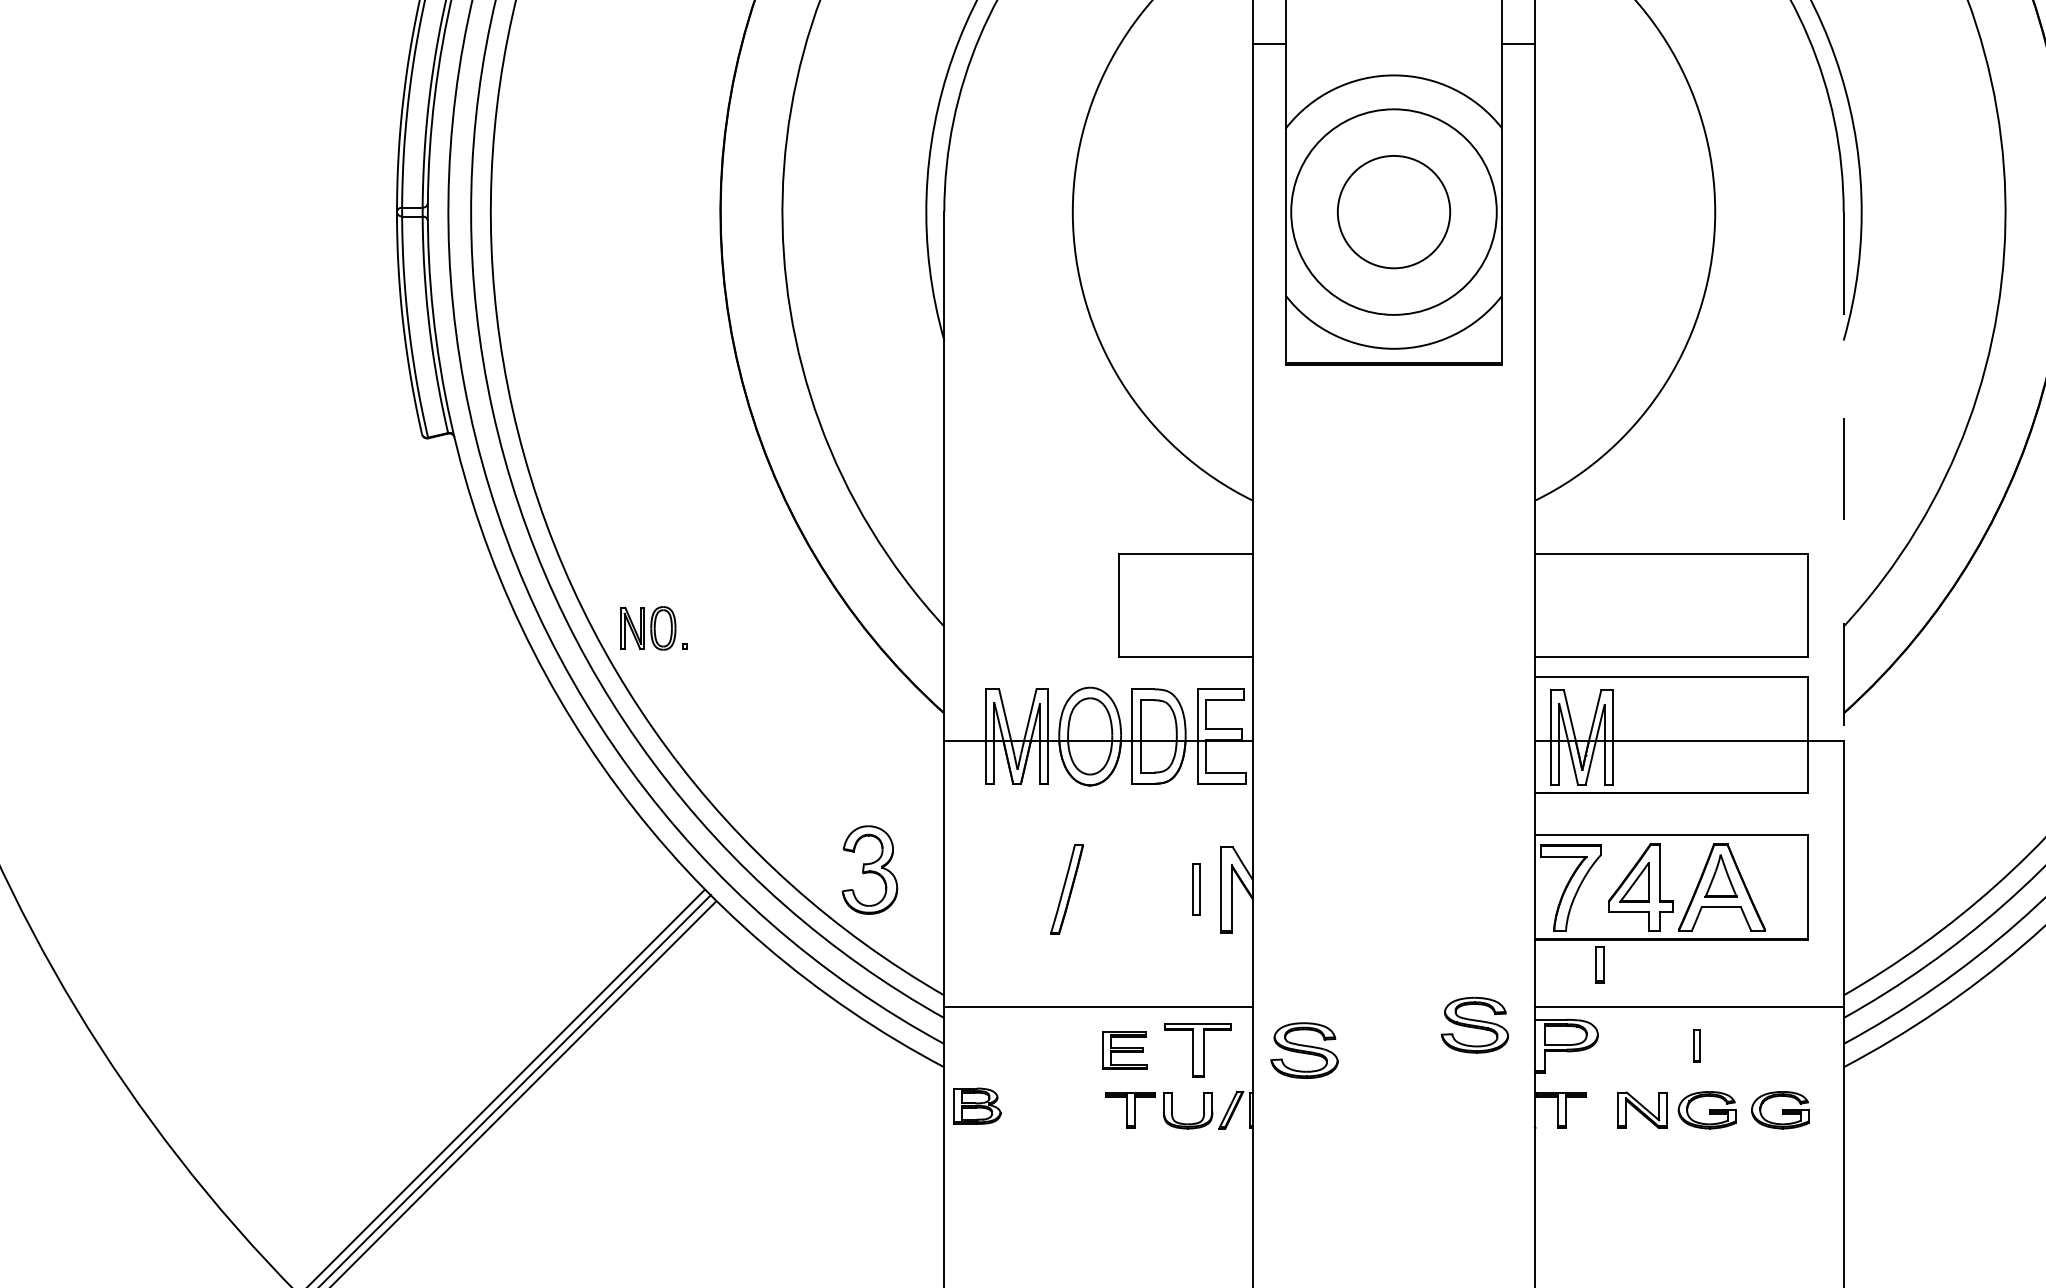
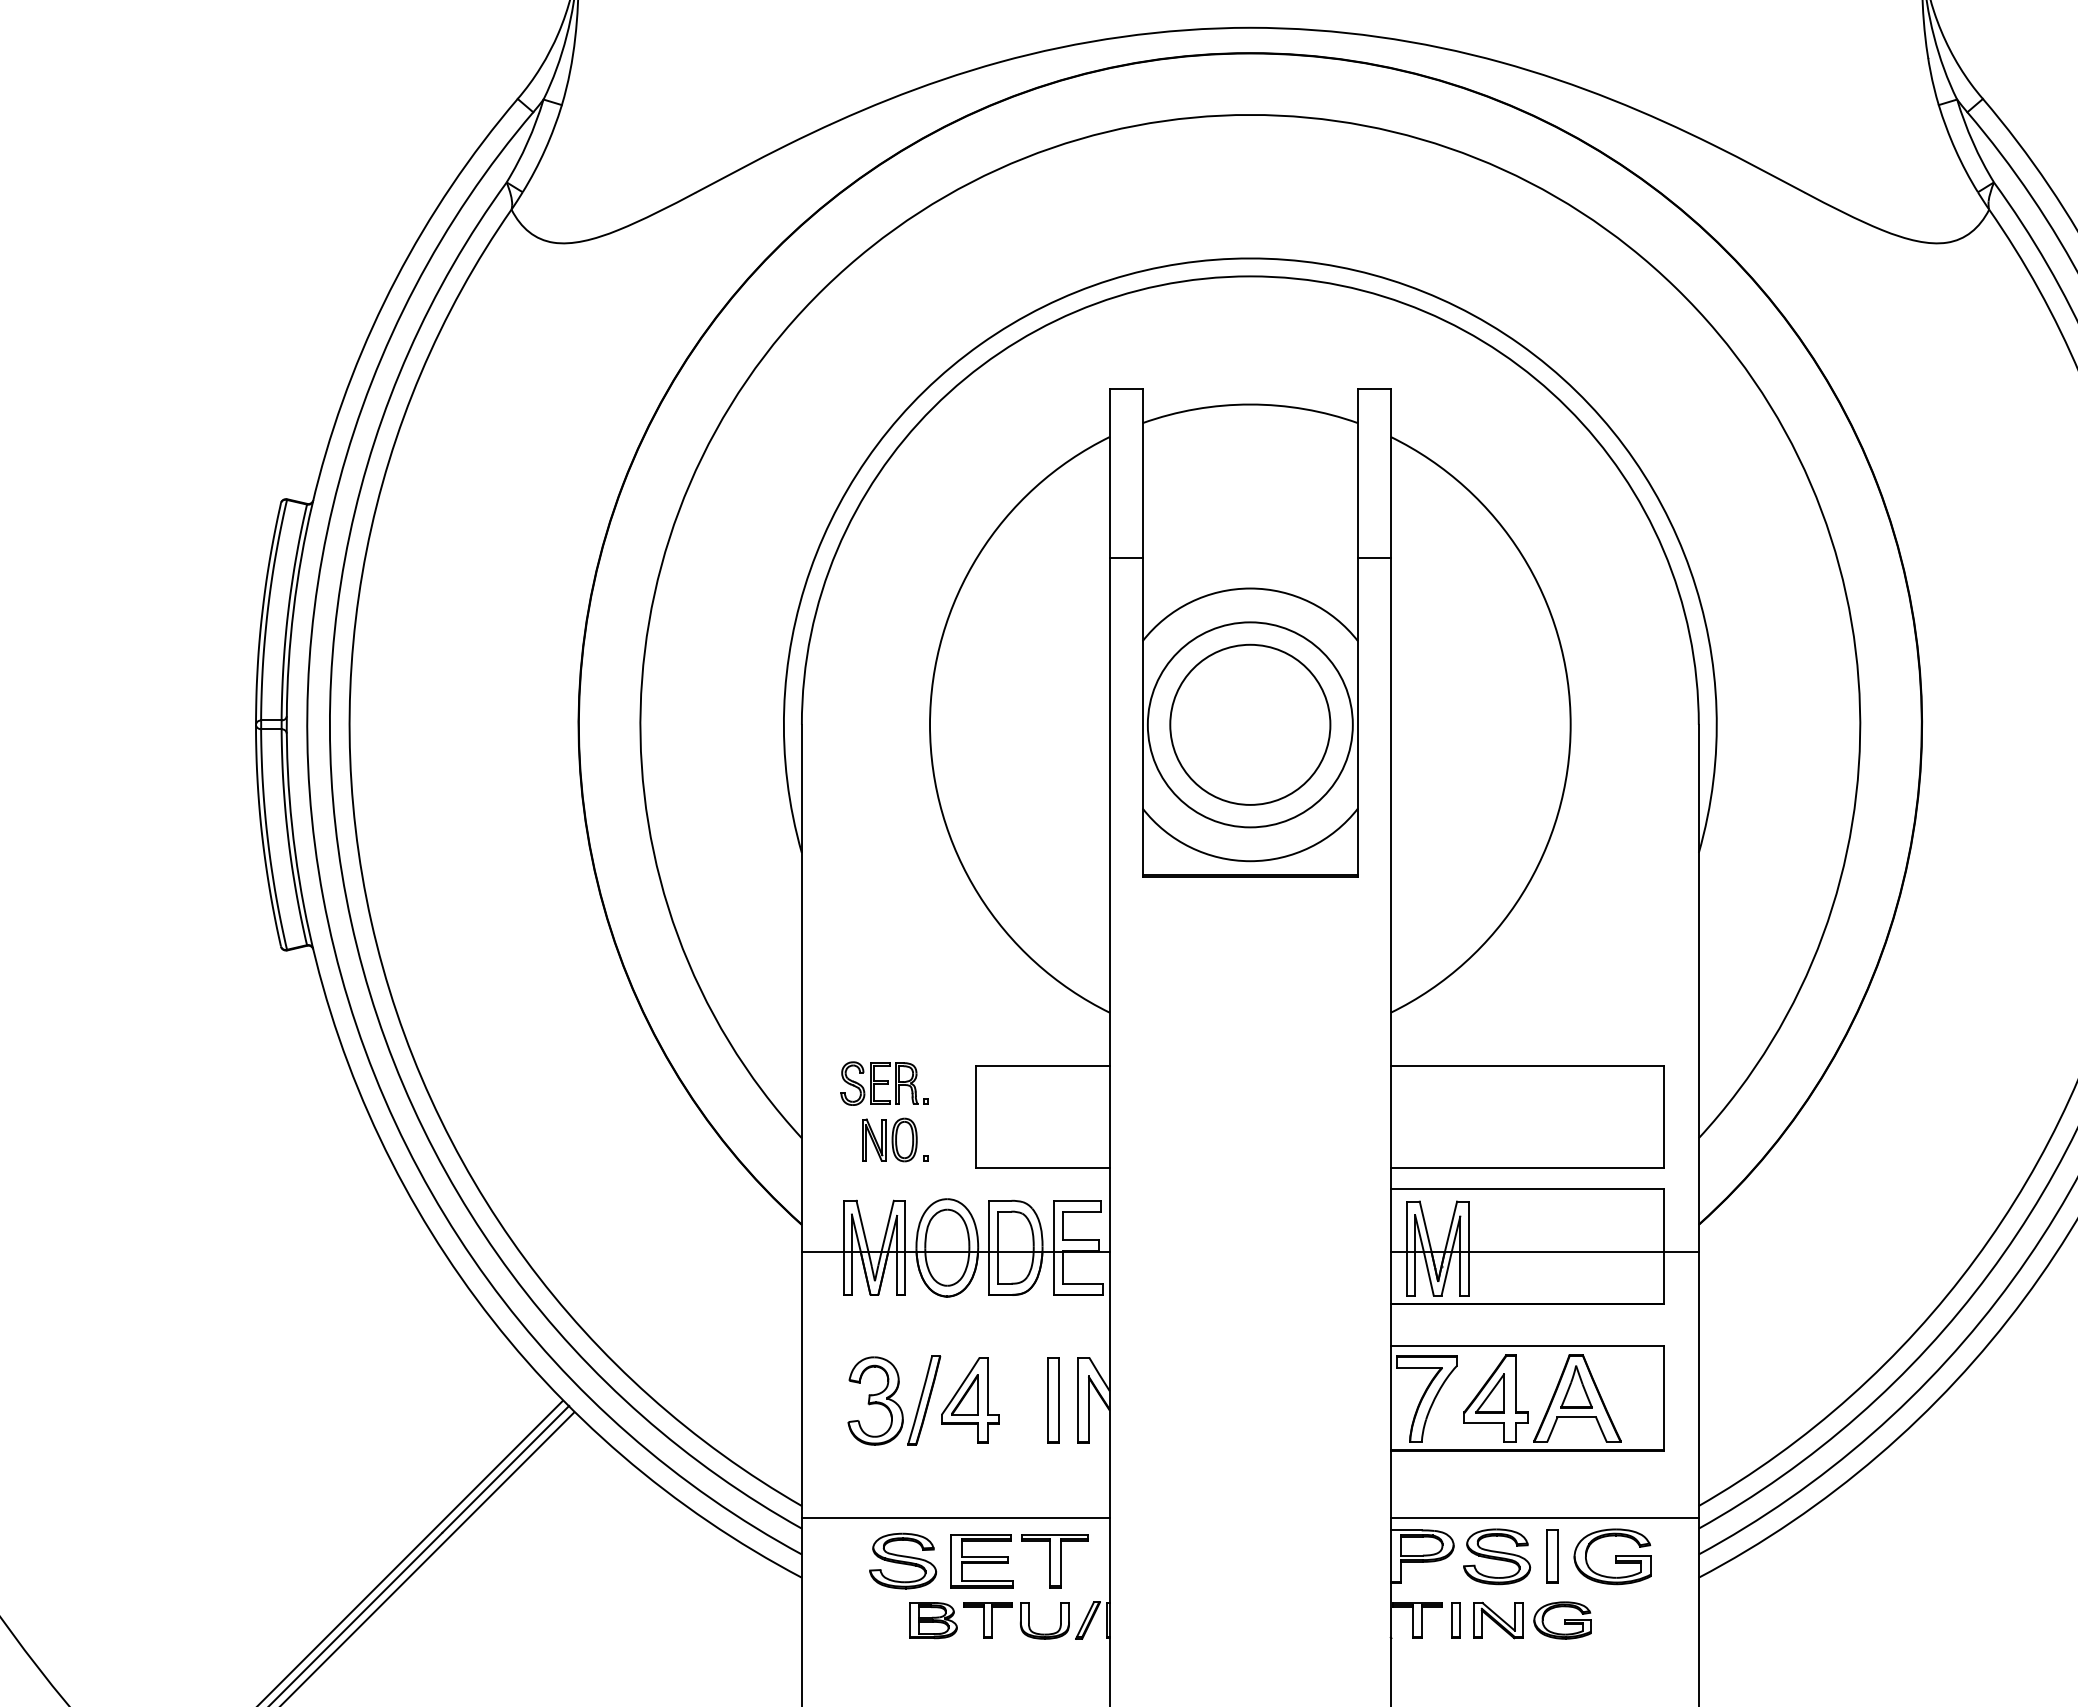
circle: (1394, 211) -> (1250, 724), size x1.43
line: (1843, 476) -> (1698, 988), dashed -> solid
part: (1027, 571) -> (884, 1083), added
part: (654, 627) -> (895, 1139), moved
part: (869, 869) -> (875, 1400), moved
part: (1113, 889) -> (970, 1400), added
part: (1196, 889) -> (1053, 1400), size x1.67
part: (1599, 964) -> (1455, 1620), moved
part: (1475, 1024) -> (1497, 1556), moved
part: (1696, 1046) -> (1552, 1556), size x1.67
part: (1757, 1046) -> (1612, 1556), added
part: (1304, 1050) -> (903, 1560), moved
part: (1124, 1051) -> (981, 1561), size x1.43
part: (977, 1106) -> (933, 1620), moved
part: (1780, 1110) -> (1635, 1620), removed

